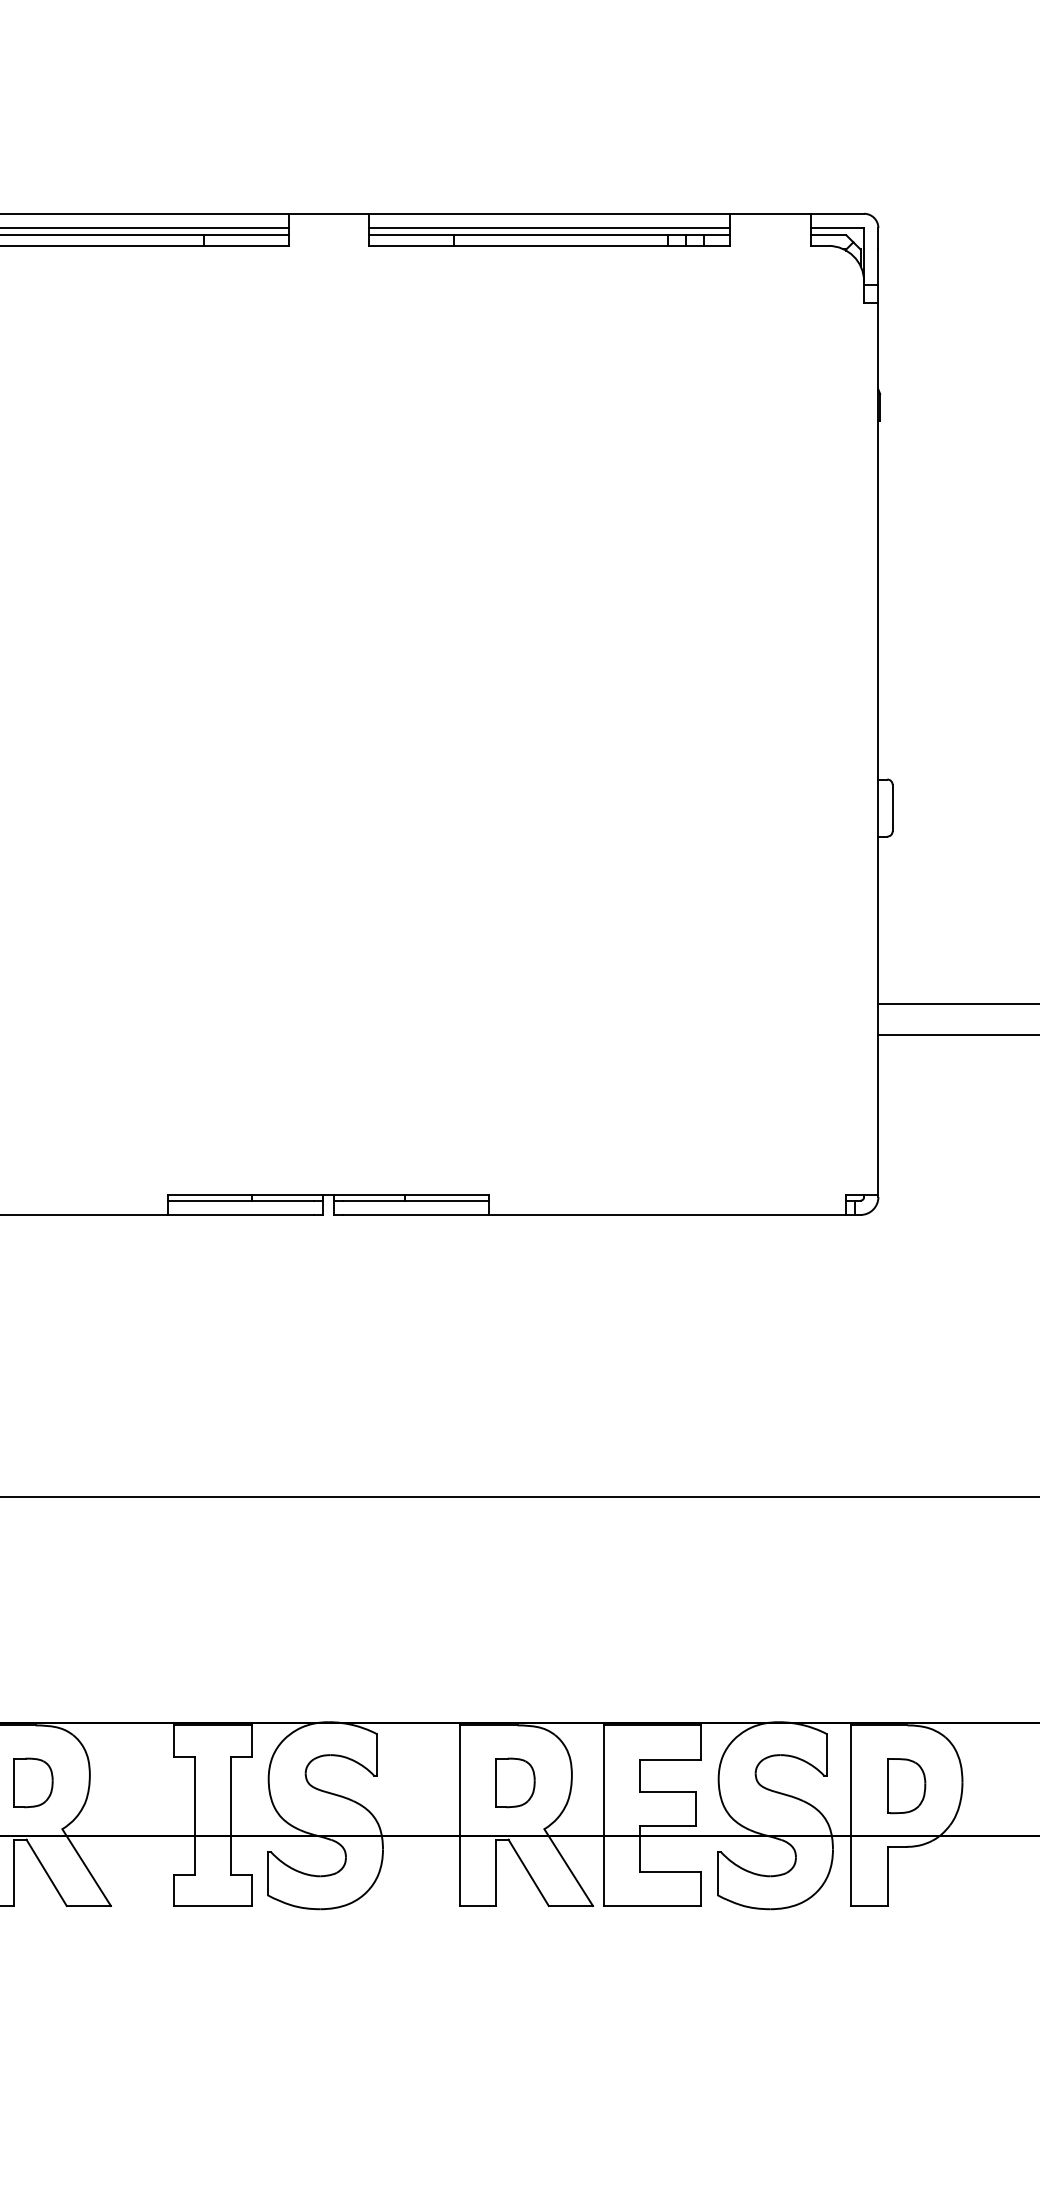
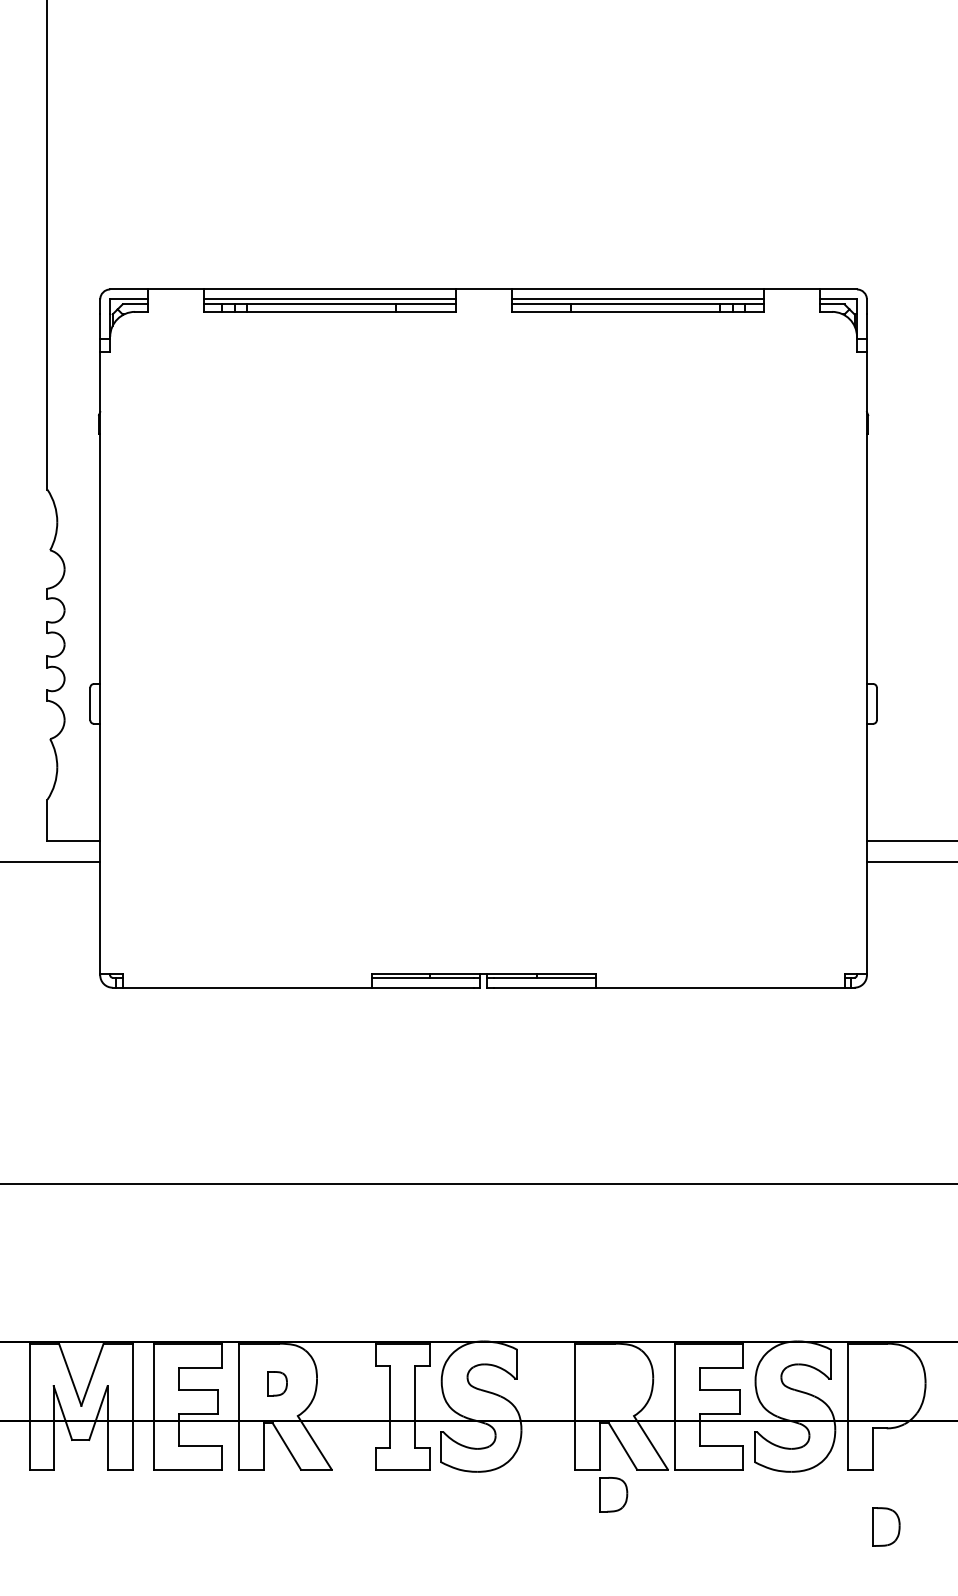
part: (33, 1782) -> (277, 1383), size x0.7
part: (514, 1782) -> (613, 1494), moved
part: (906, 1785) -> (886, 1526), moved

